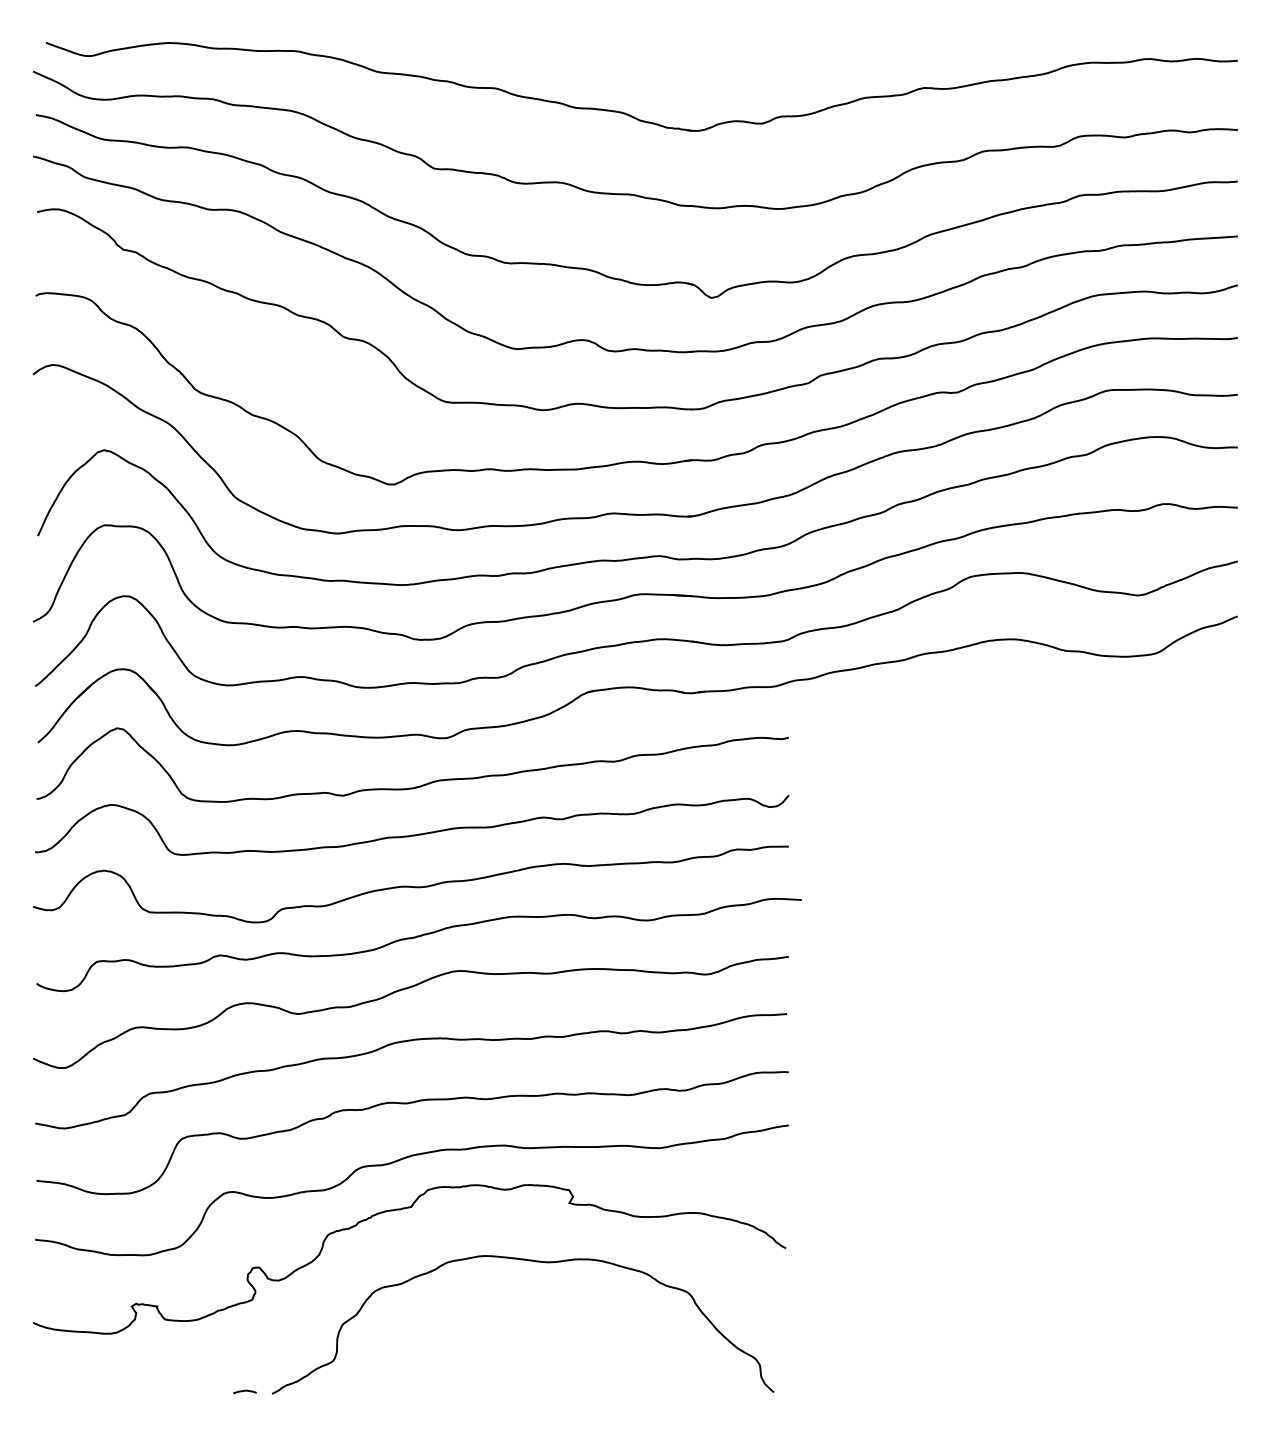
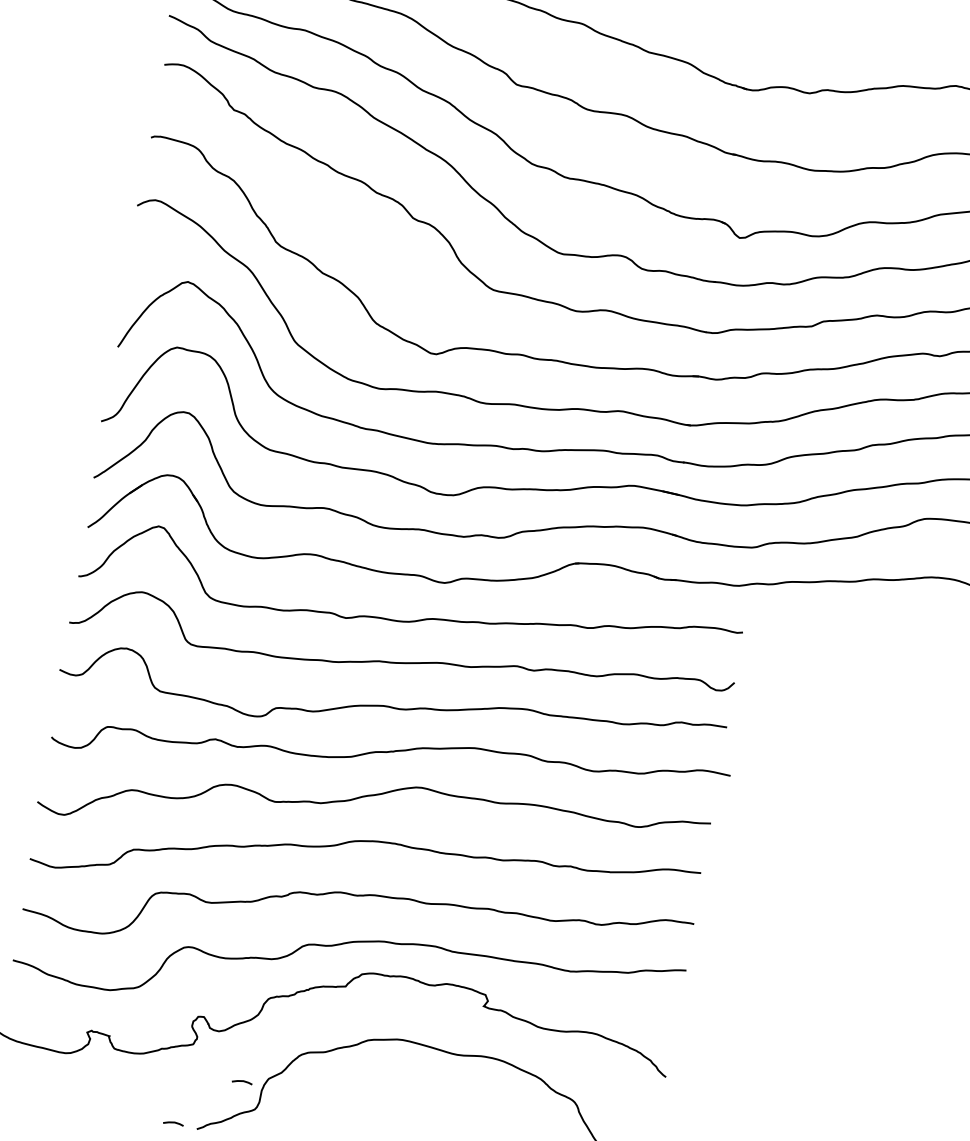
curve: (313, 1332) -> (241, 1081), added

